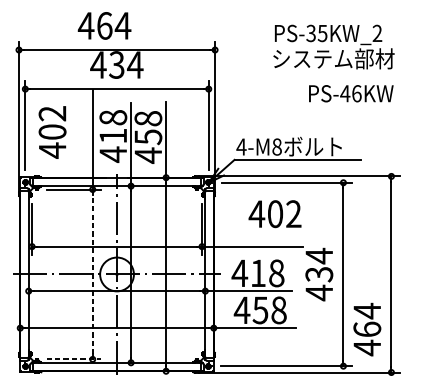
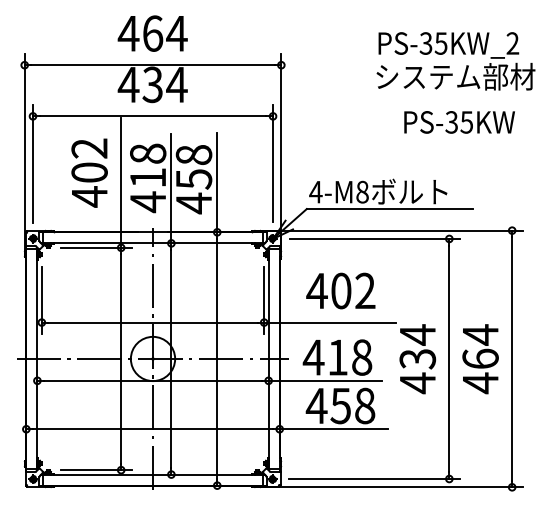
text: (104, 25) -> (152, 33), moved
text: (333, 47) -> (455, 61), moved
text: (351, 93) -> (459, 122), PS-46KW -> PS-35KW
text: (52, 131) -> (89, 172), moved
text: (274, 213) -> (340, 290), moved
line: (92, 274) -> (121, 358), dashed -> solid
text: (367, 329) -> (480, 359), moved
line: (73, 359) -> (96, 470), dashed -> solid

